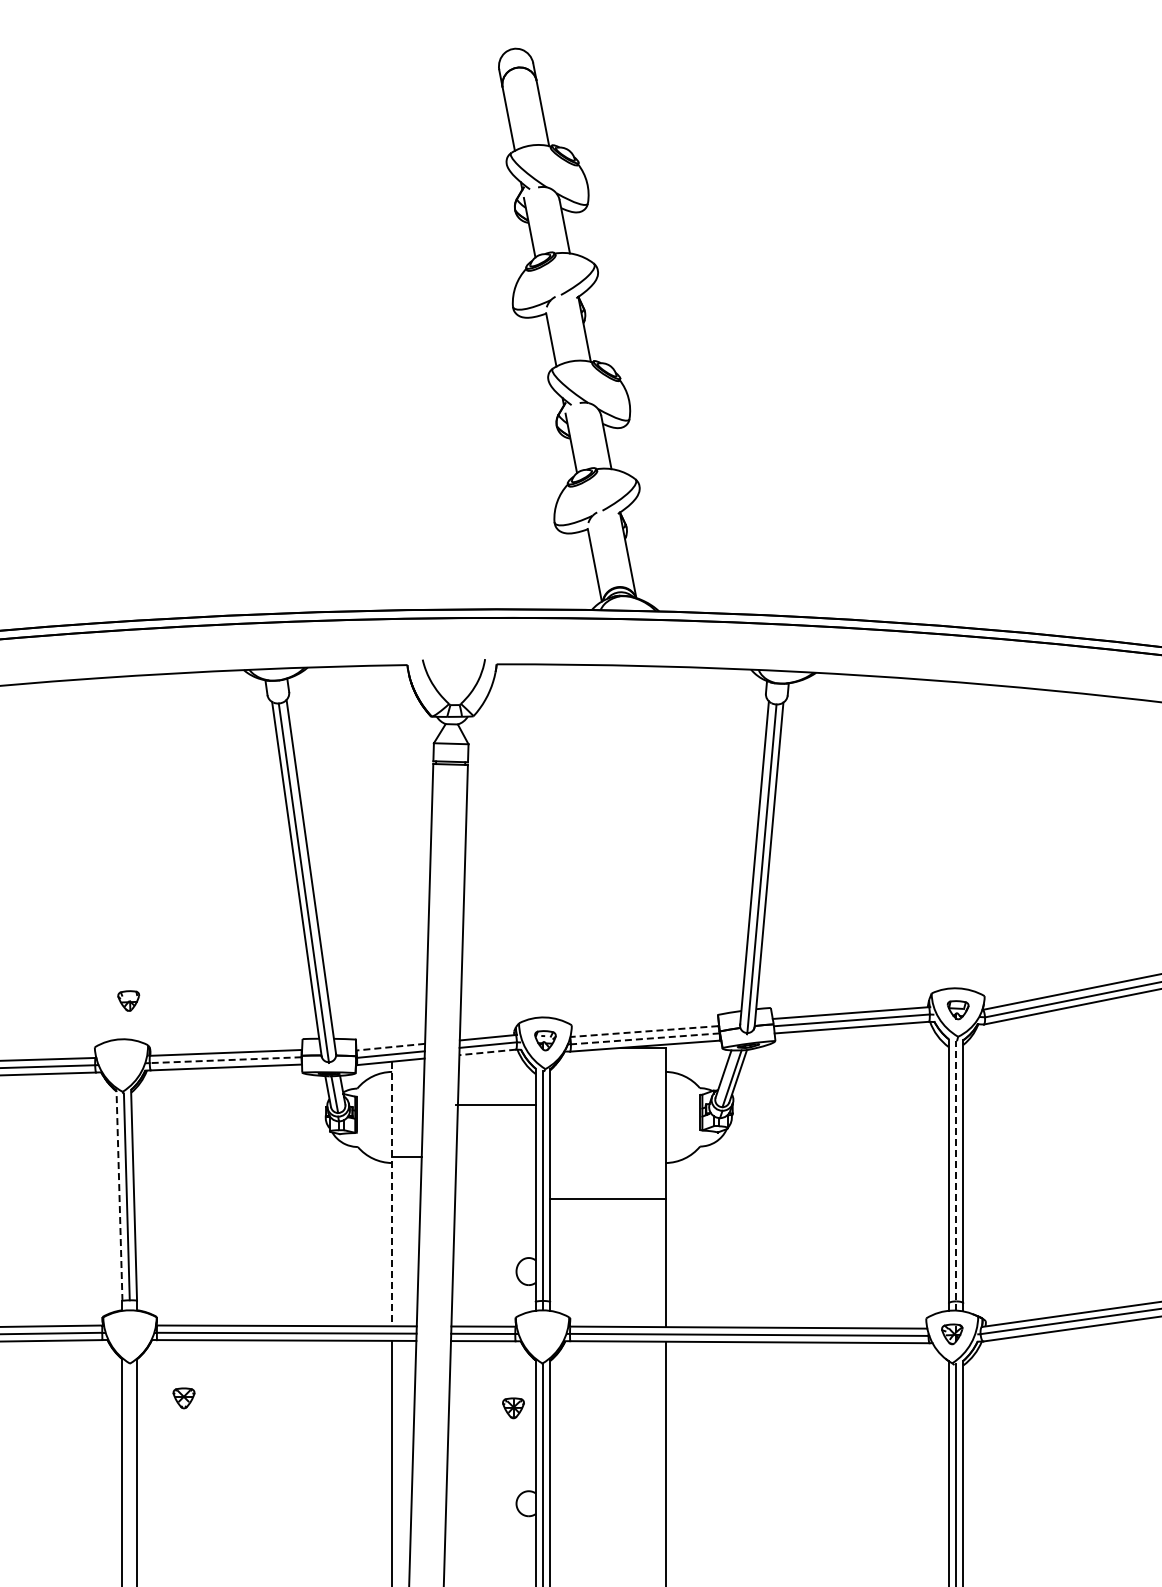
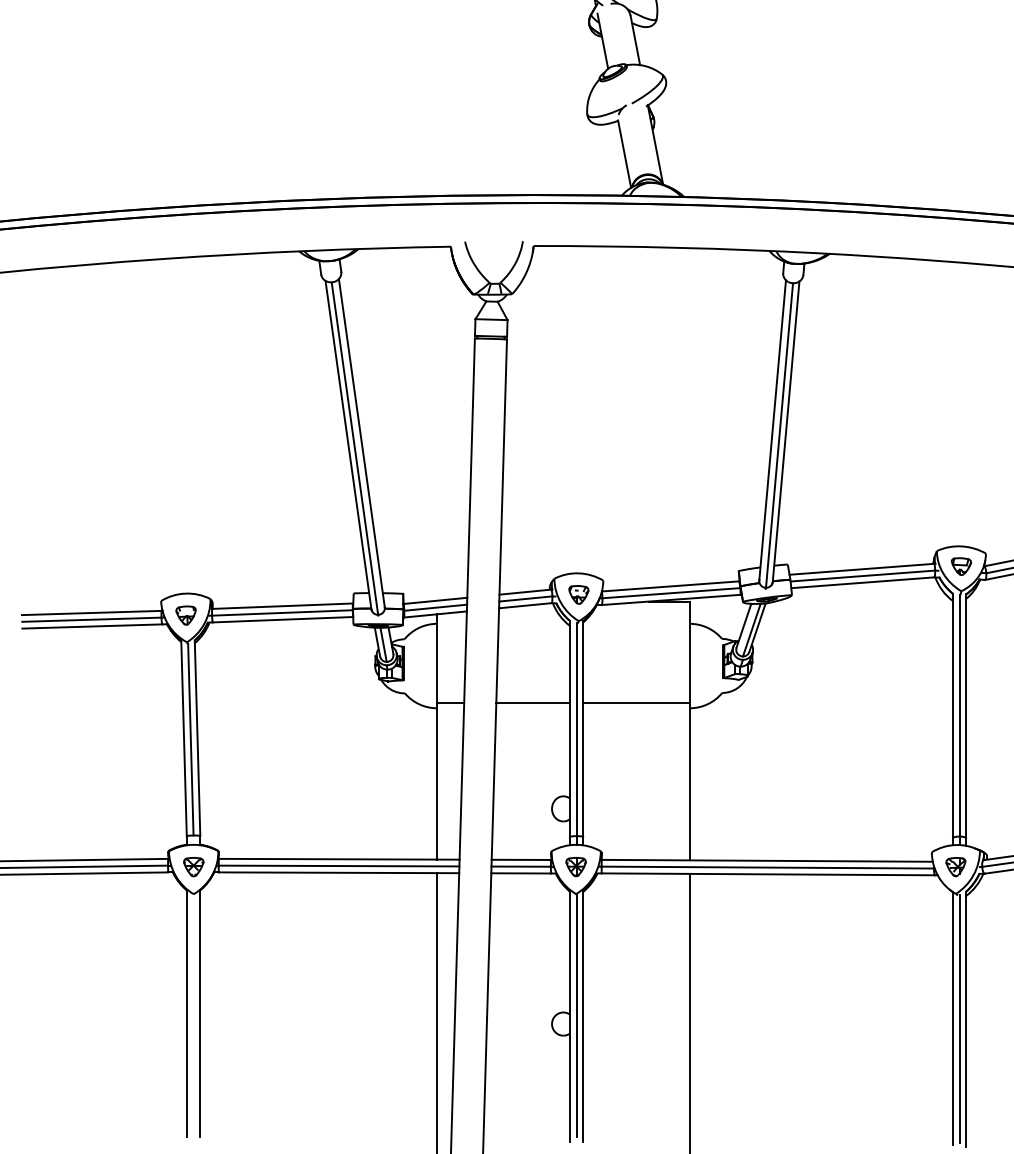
part: (128, 1000) -> (185, 615), moved
line: (643, 1031) -> (669, 586), dashed -> solid
line: (645, 1038) -> (671, 592), dashed -> solid
line: (390, 1047) -> (435, 601), dashed -> solid
line: (487, 1052) -> (525, 605), dashed -> solid
line: (225, 1060) -> (282, 613), dashed -> solid
line: (495, 1105) -> (532, 703), moved
line: (956, 1175) -> (959, 719), dashed -> solid
line: (392, 1194) -> (437, 737), dashed -> solid
line: (119, 1195) -> (184, 738), dashed -> solid
line: (607, 1199) -> (636, 703), moved
part: (183, 1398) -> (193, 867), moved
part: (513, 1408) -> (576, 867), moved

